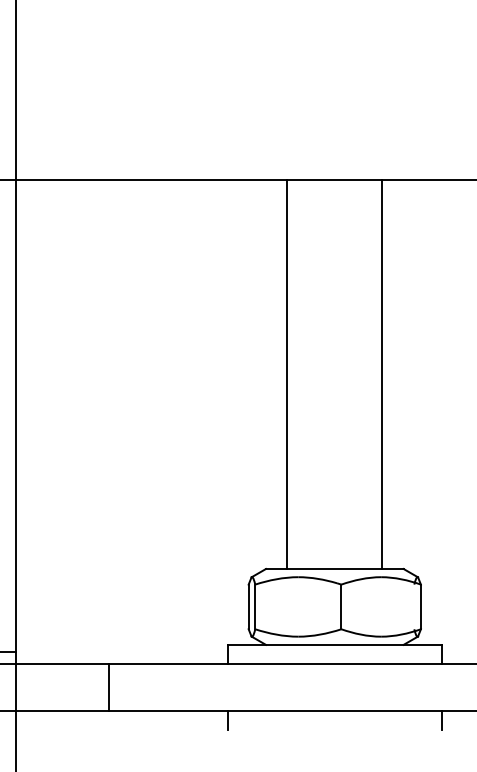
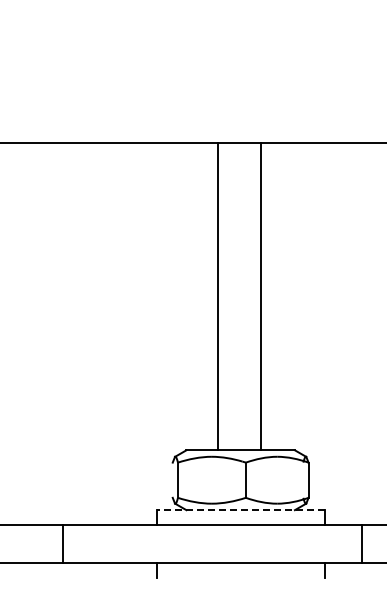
line: (287, 373) -> (218, 296), moved
line: (382, 373) -> (261, 296), moved
line: (248, 605) -> (172, 479), removed
line: (334, 645) -> (240, 510), solid -> dashed

